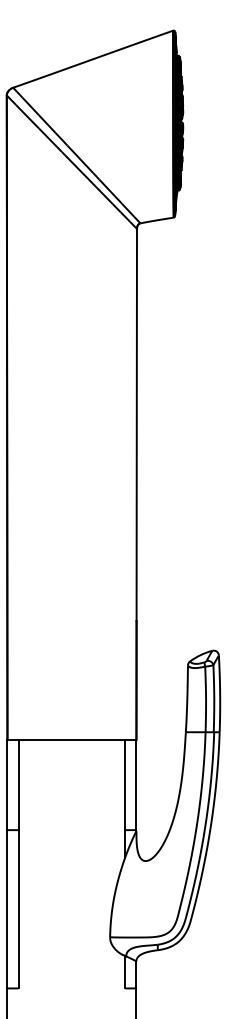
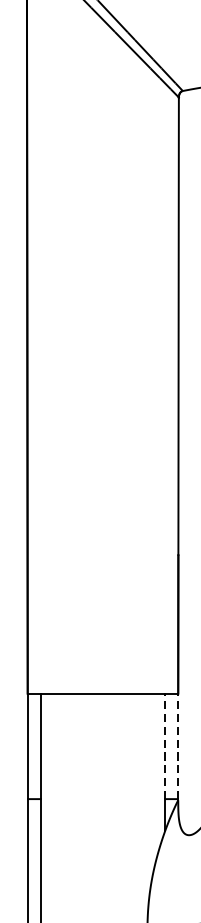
line: (125, 784) -> (165, 745), solid -> dashed
line: (136, 784) -> (178, 745), solid -> dashed

